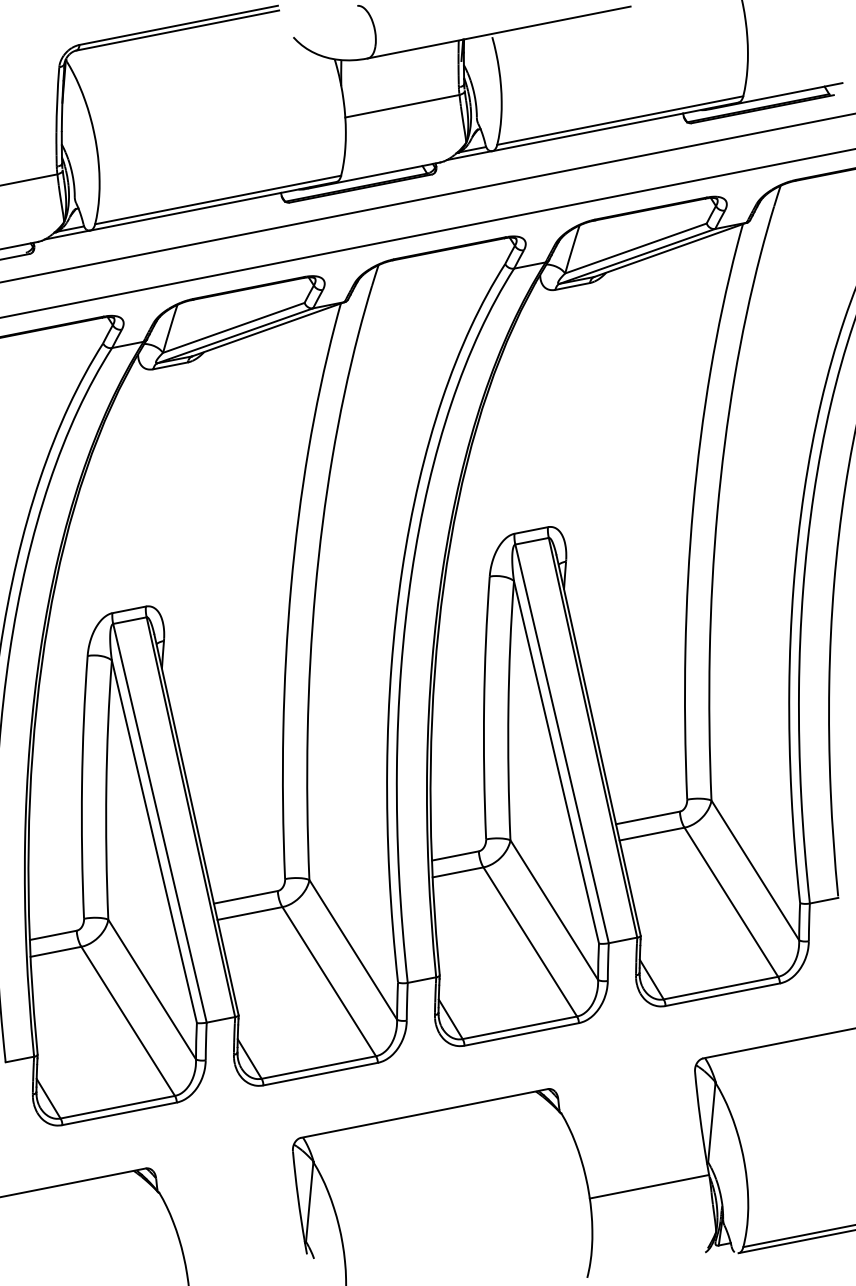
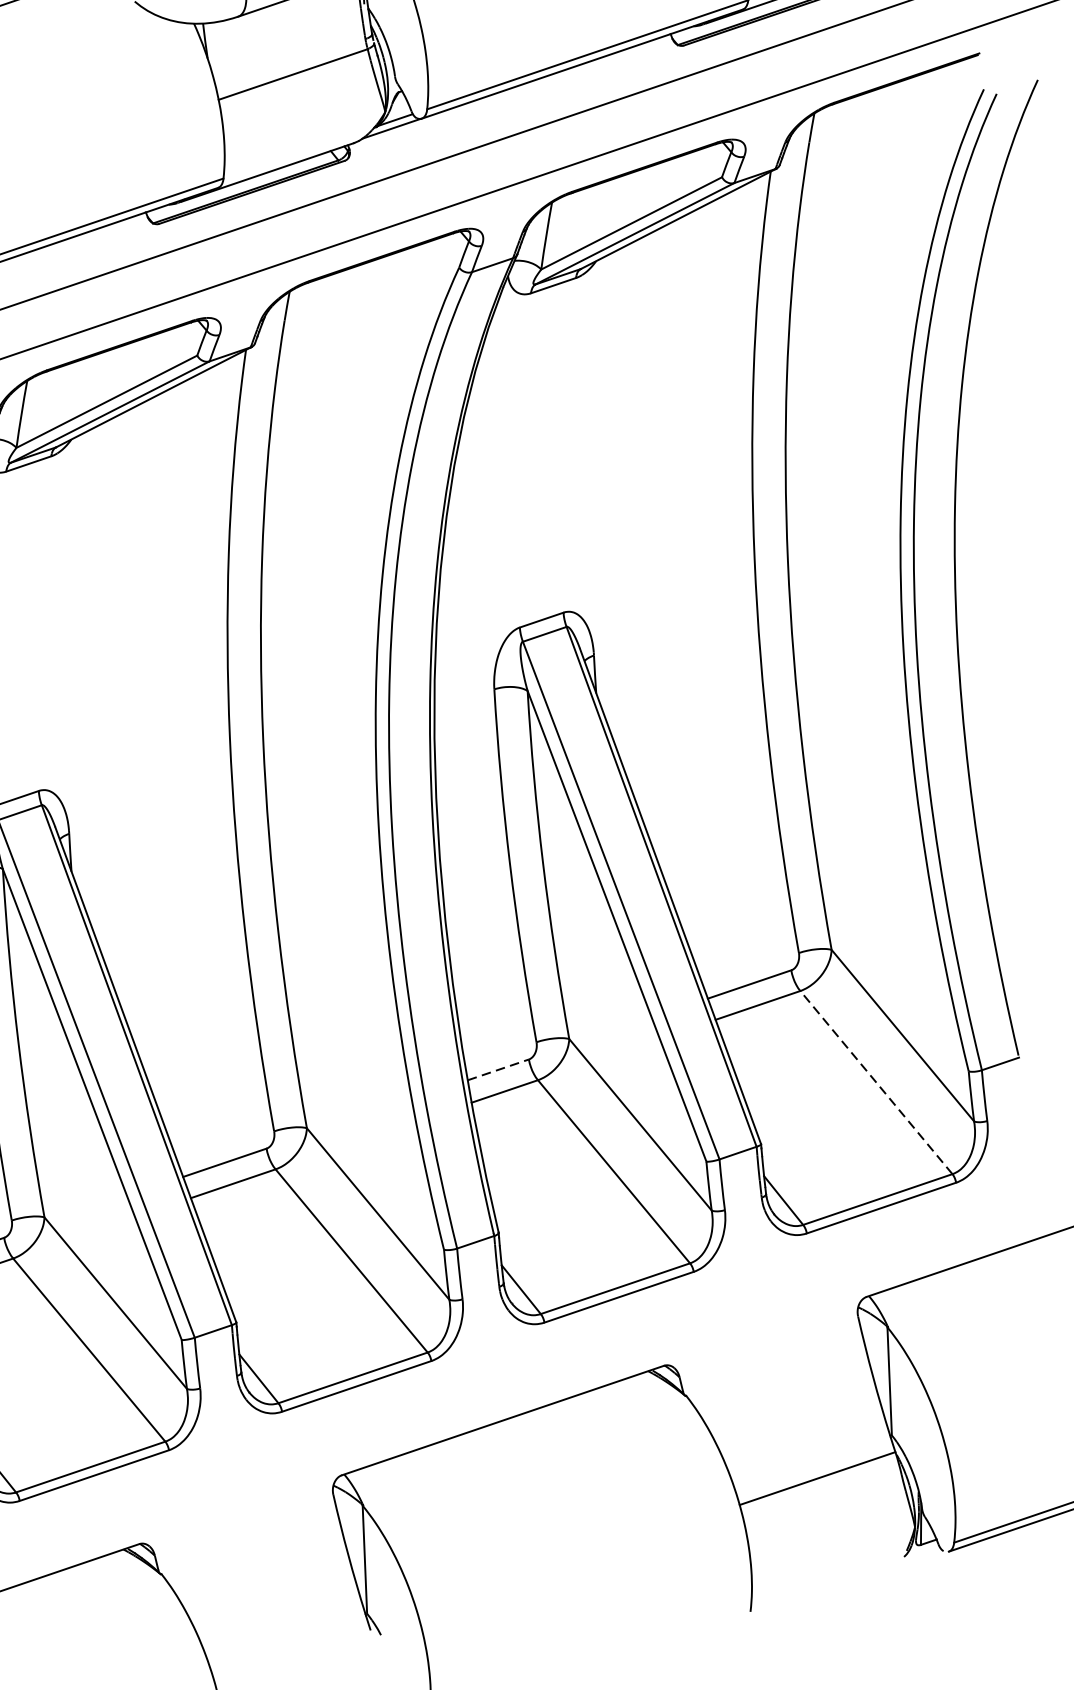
line: (455, 855) -> (498, 1069), solid -> dashed
line: (731, 901) -> (876, 1081), solid -> dashed

